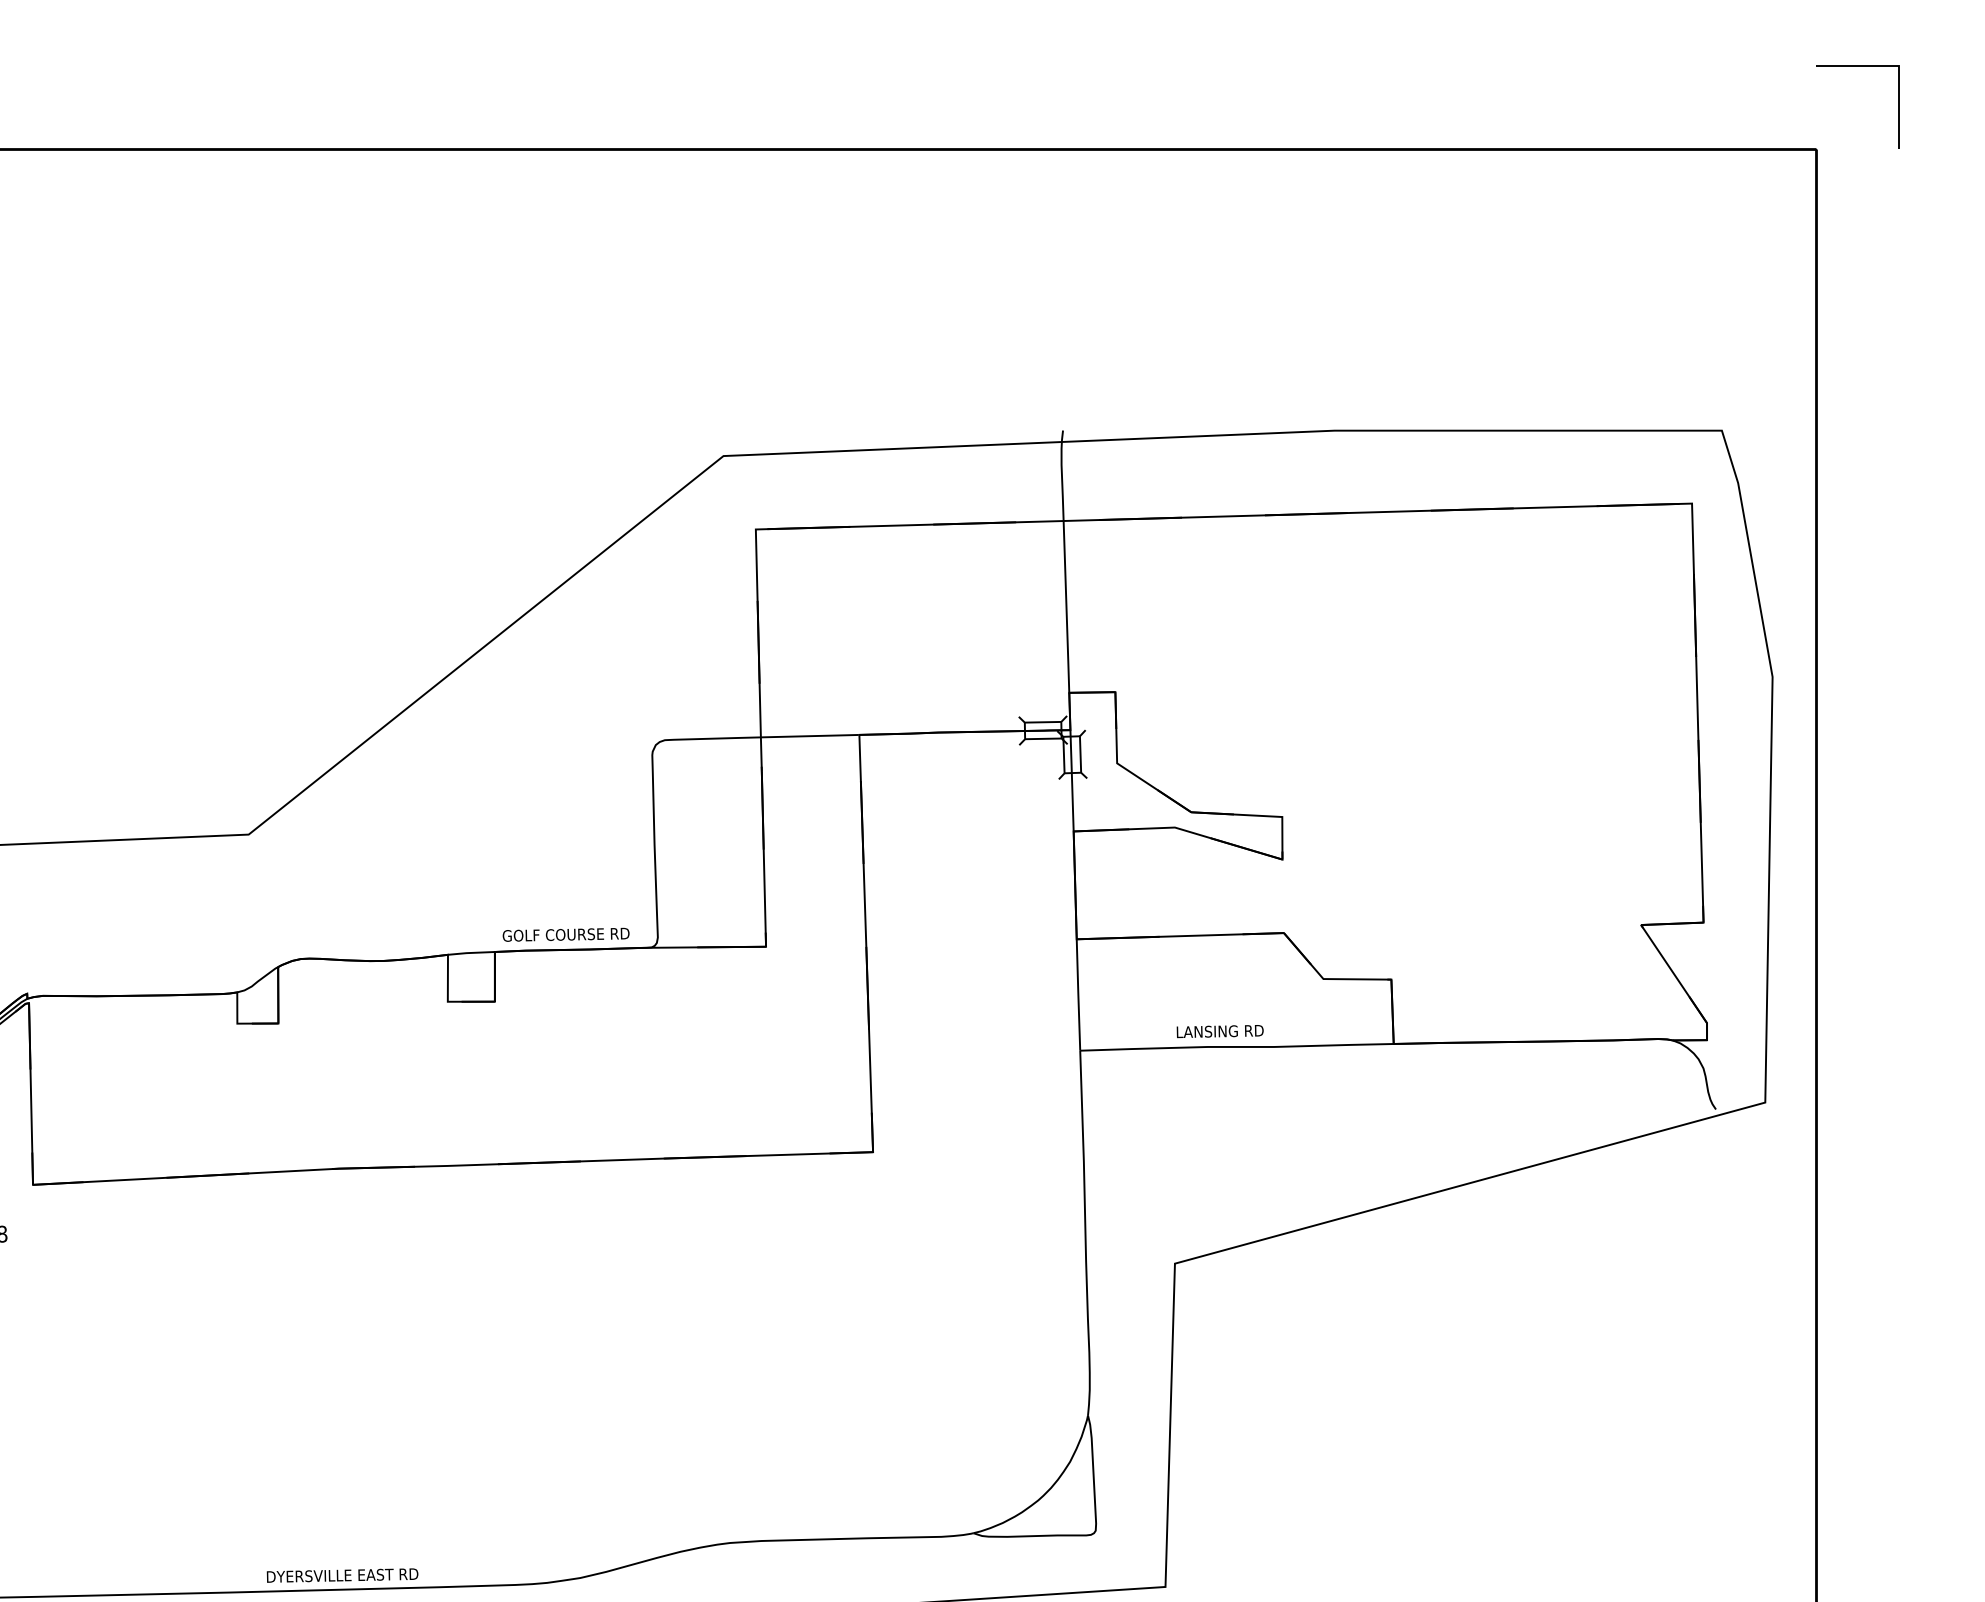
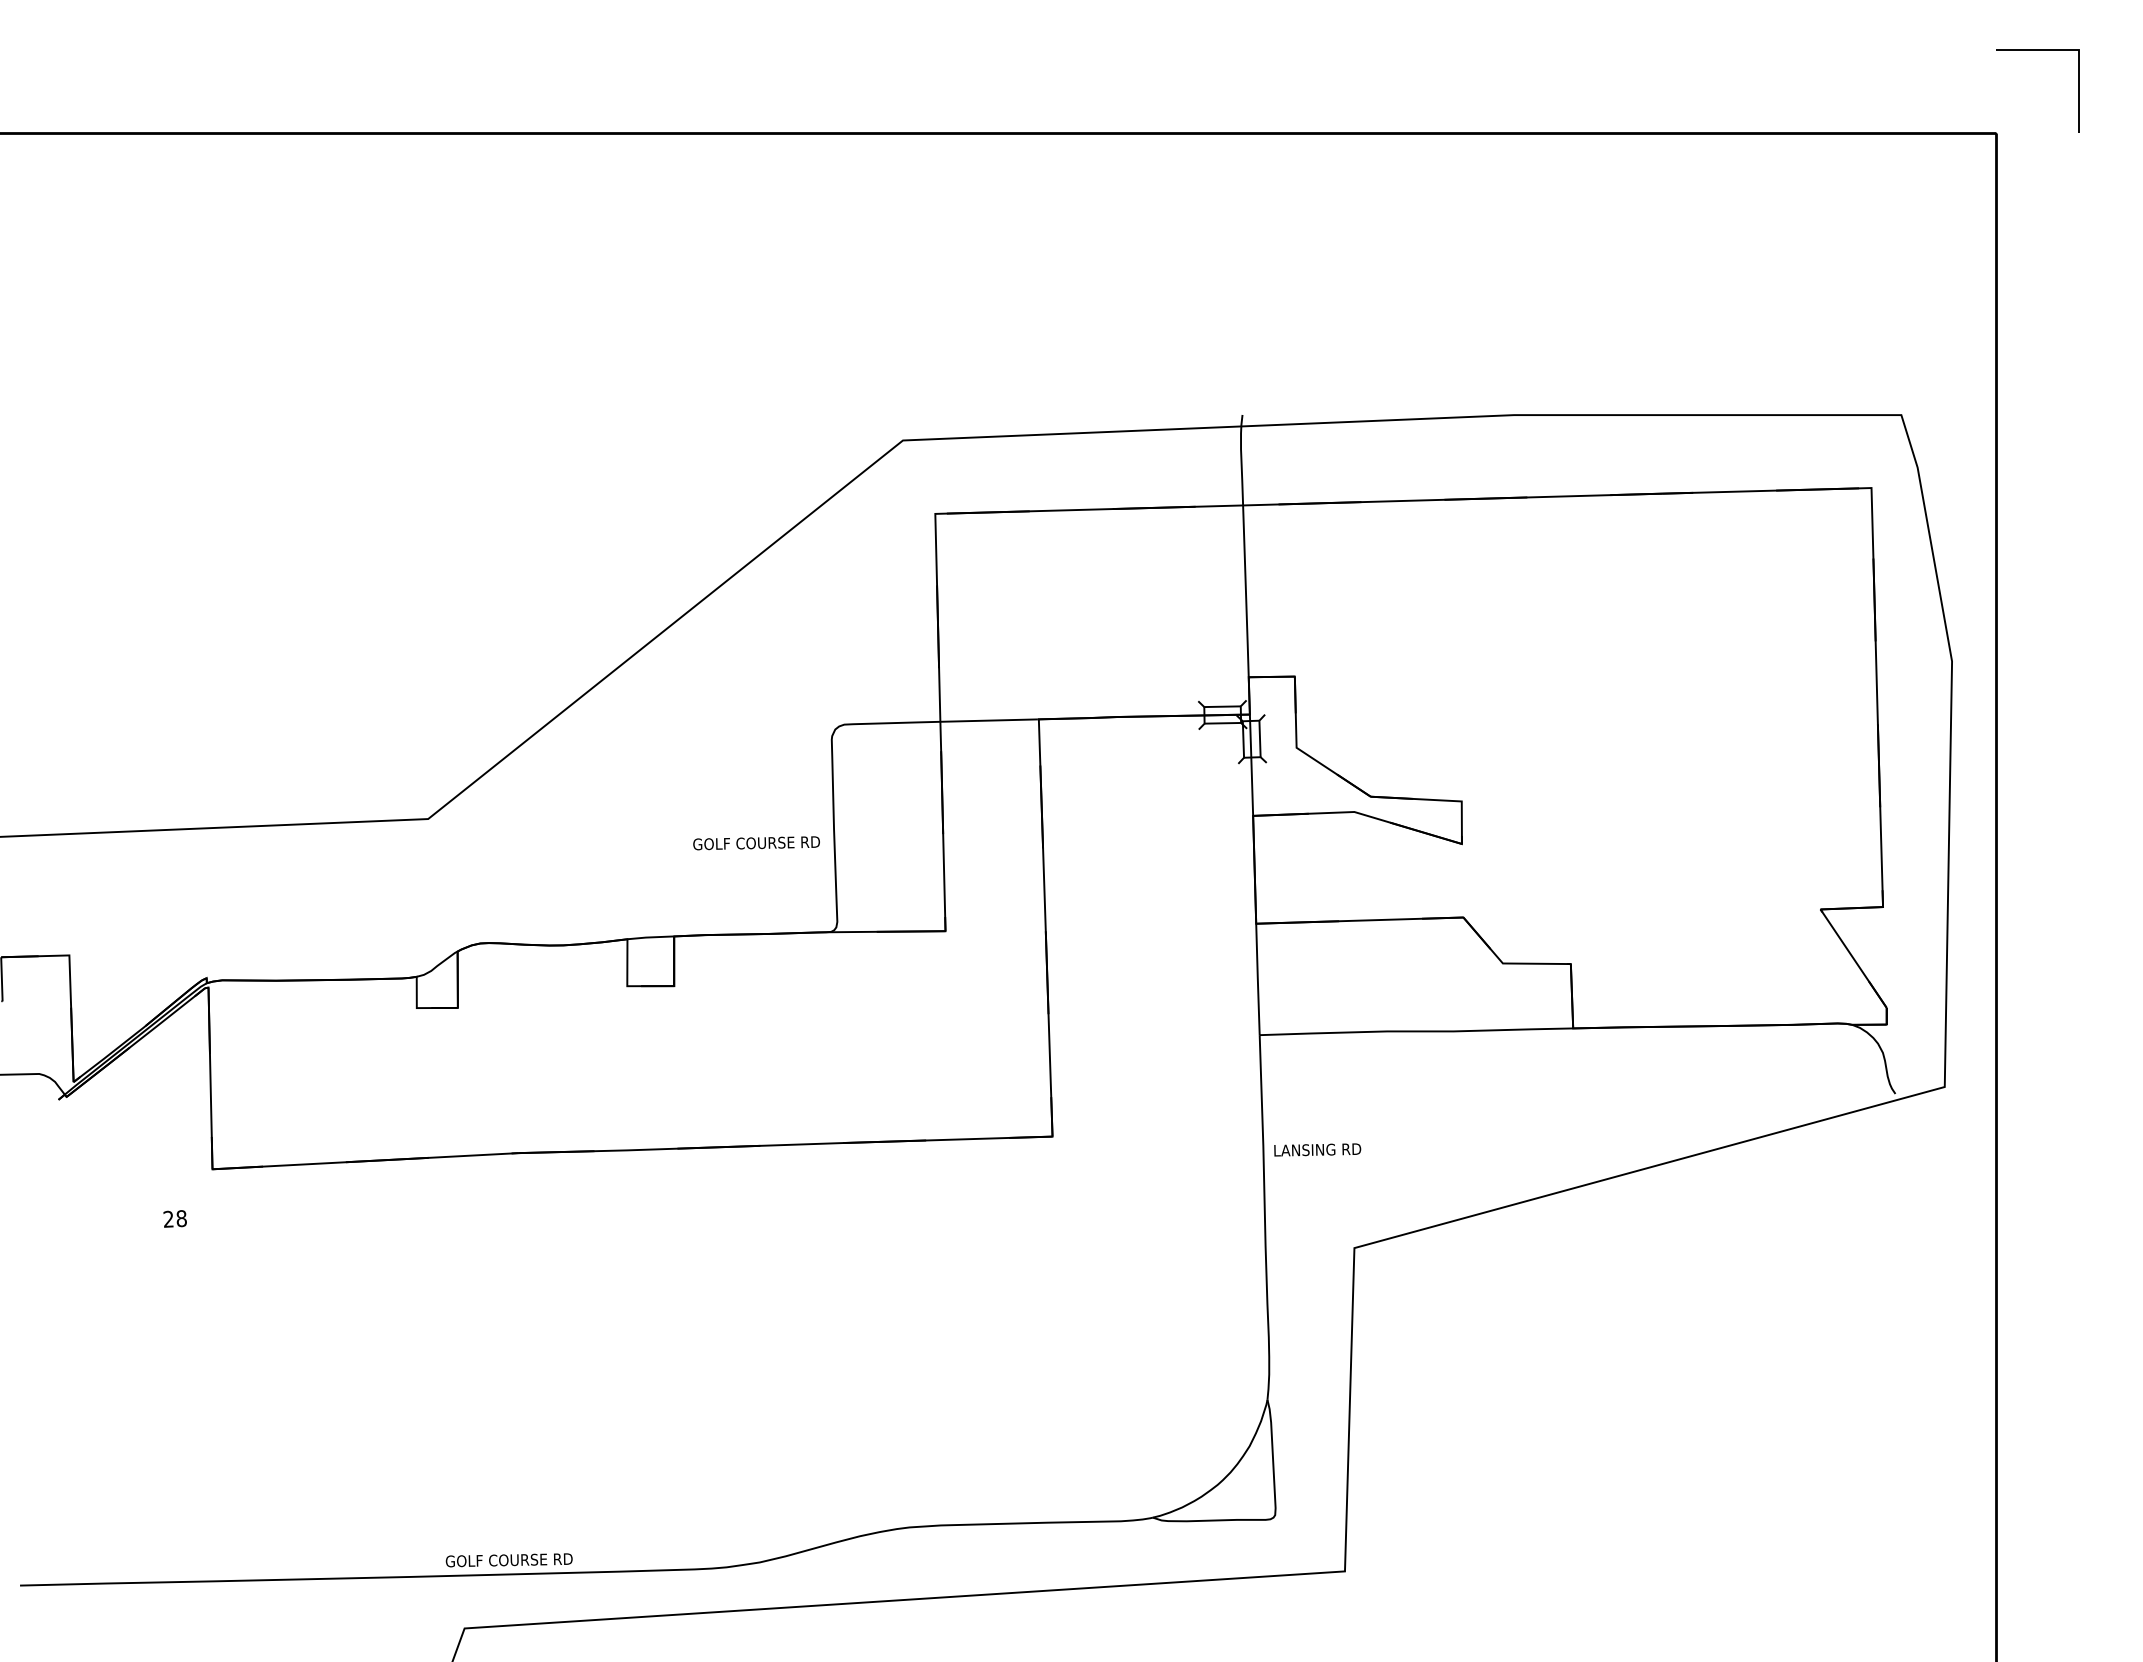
text: (566, 935) -> (756, 843), moved
text: (1220, 1031) -> (1317, 1149), moved
text: (342, 1575) -> (521, 1559), DYERSVILLE EAST RD -> GOLF COURSE RD

